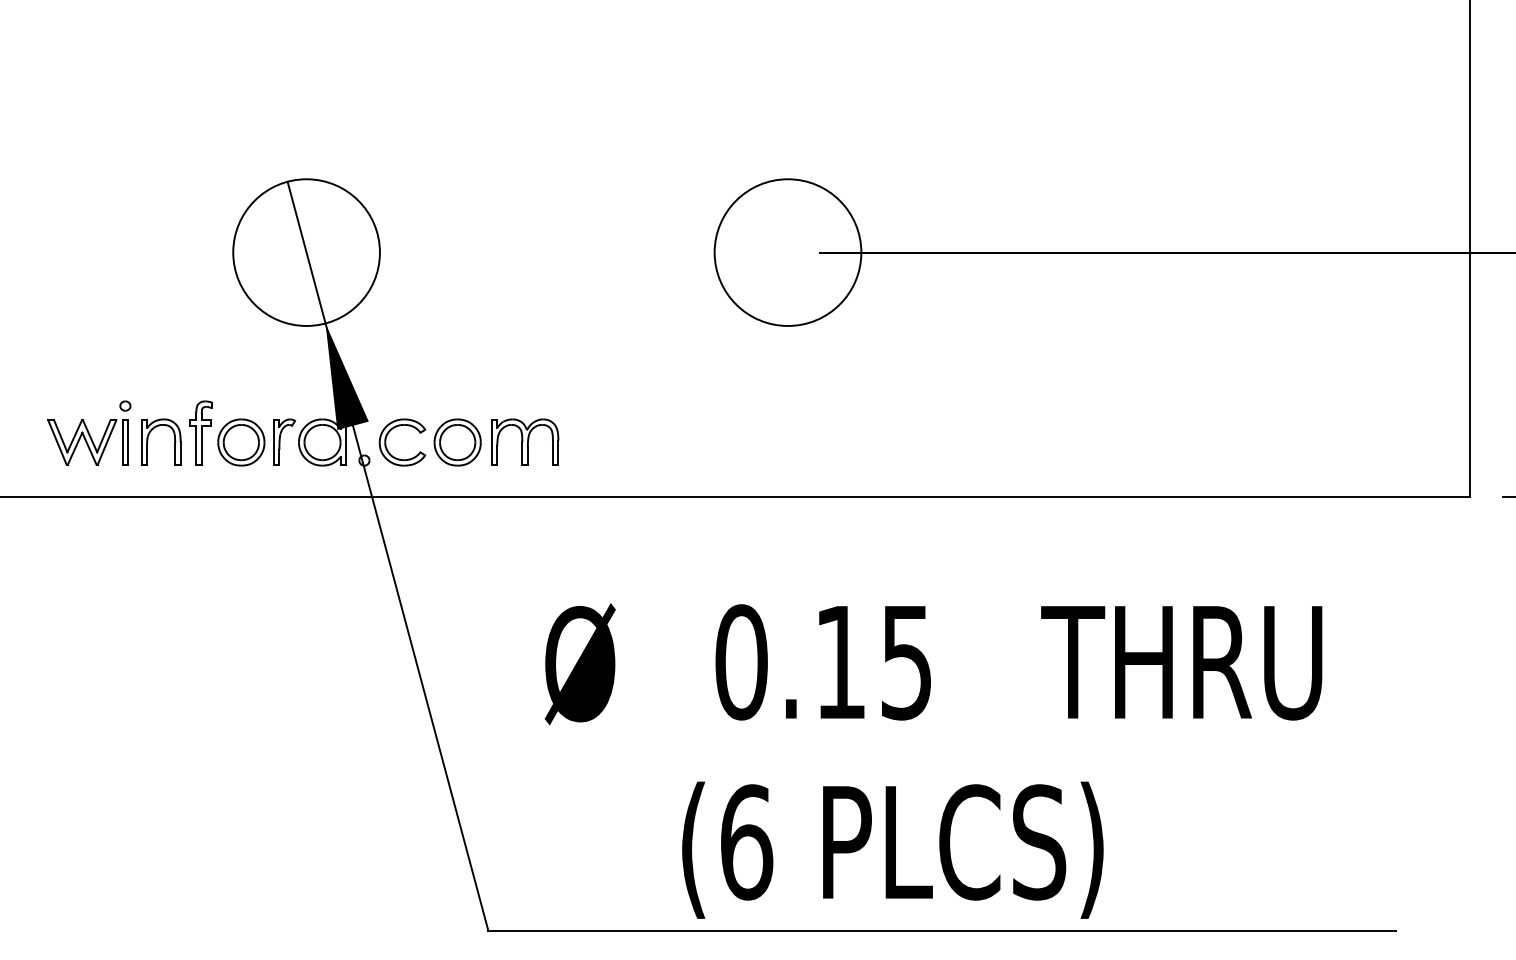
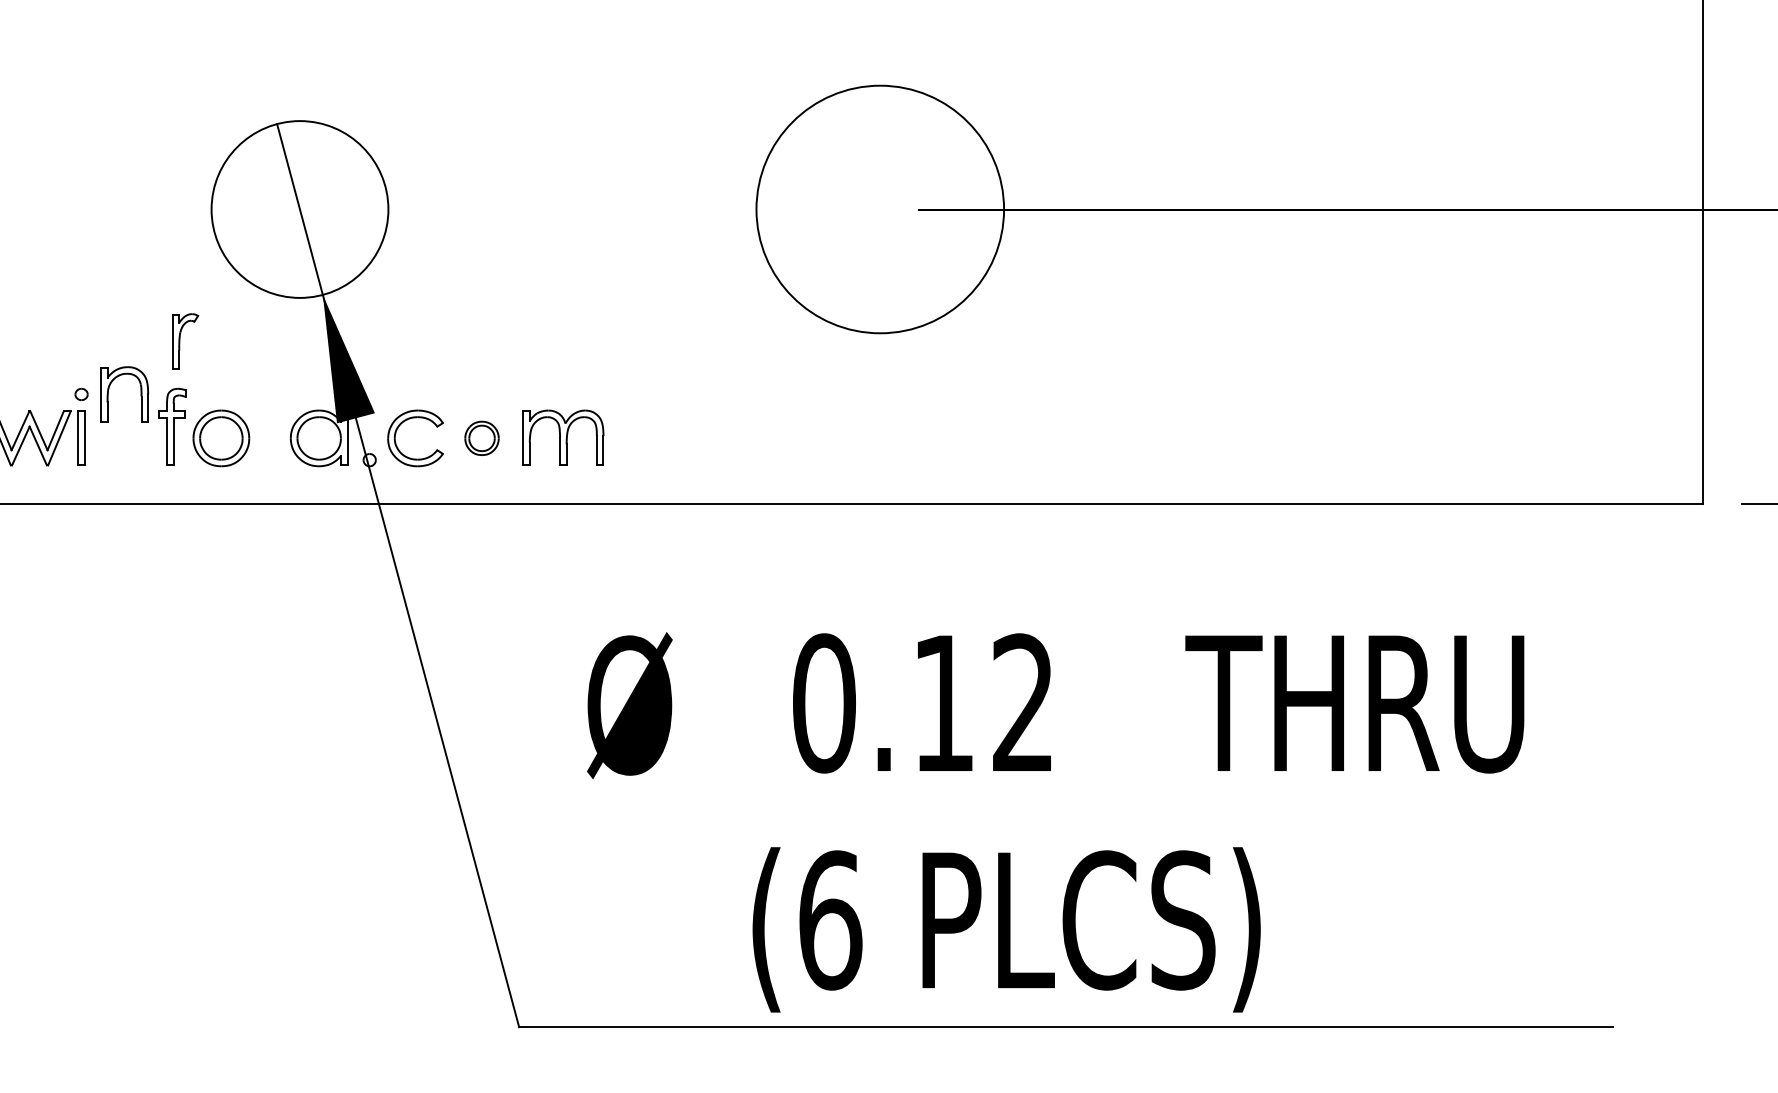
circle: (787, 252) -> (879, 209), size x1.4
part: (148, 441) -> (109, 393), moved
part: (284, 441) -> (185, 340), moved
part: (457, 442) -> (481, 438), size x0.6
text: (905, 662) -> (1021, 703), 0.15 -> 0.12

